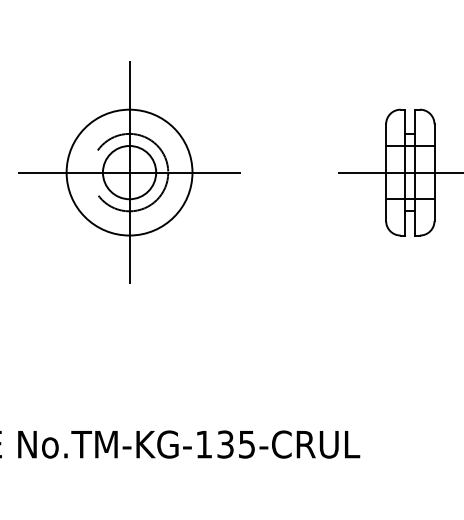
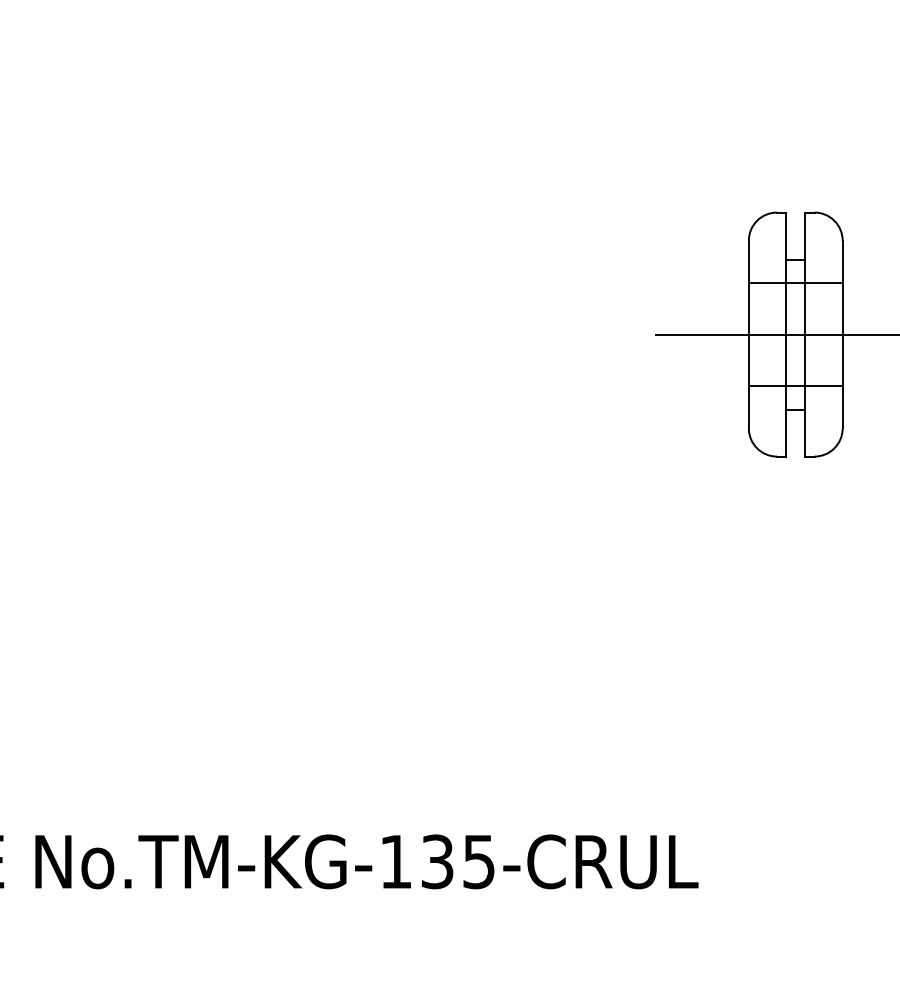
part: (129, 172) -> (251, 334), removed

